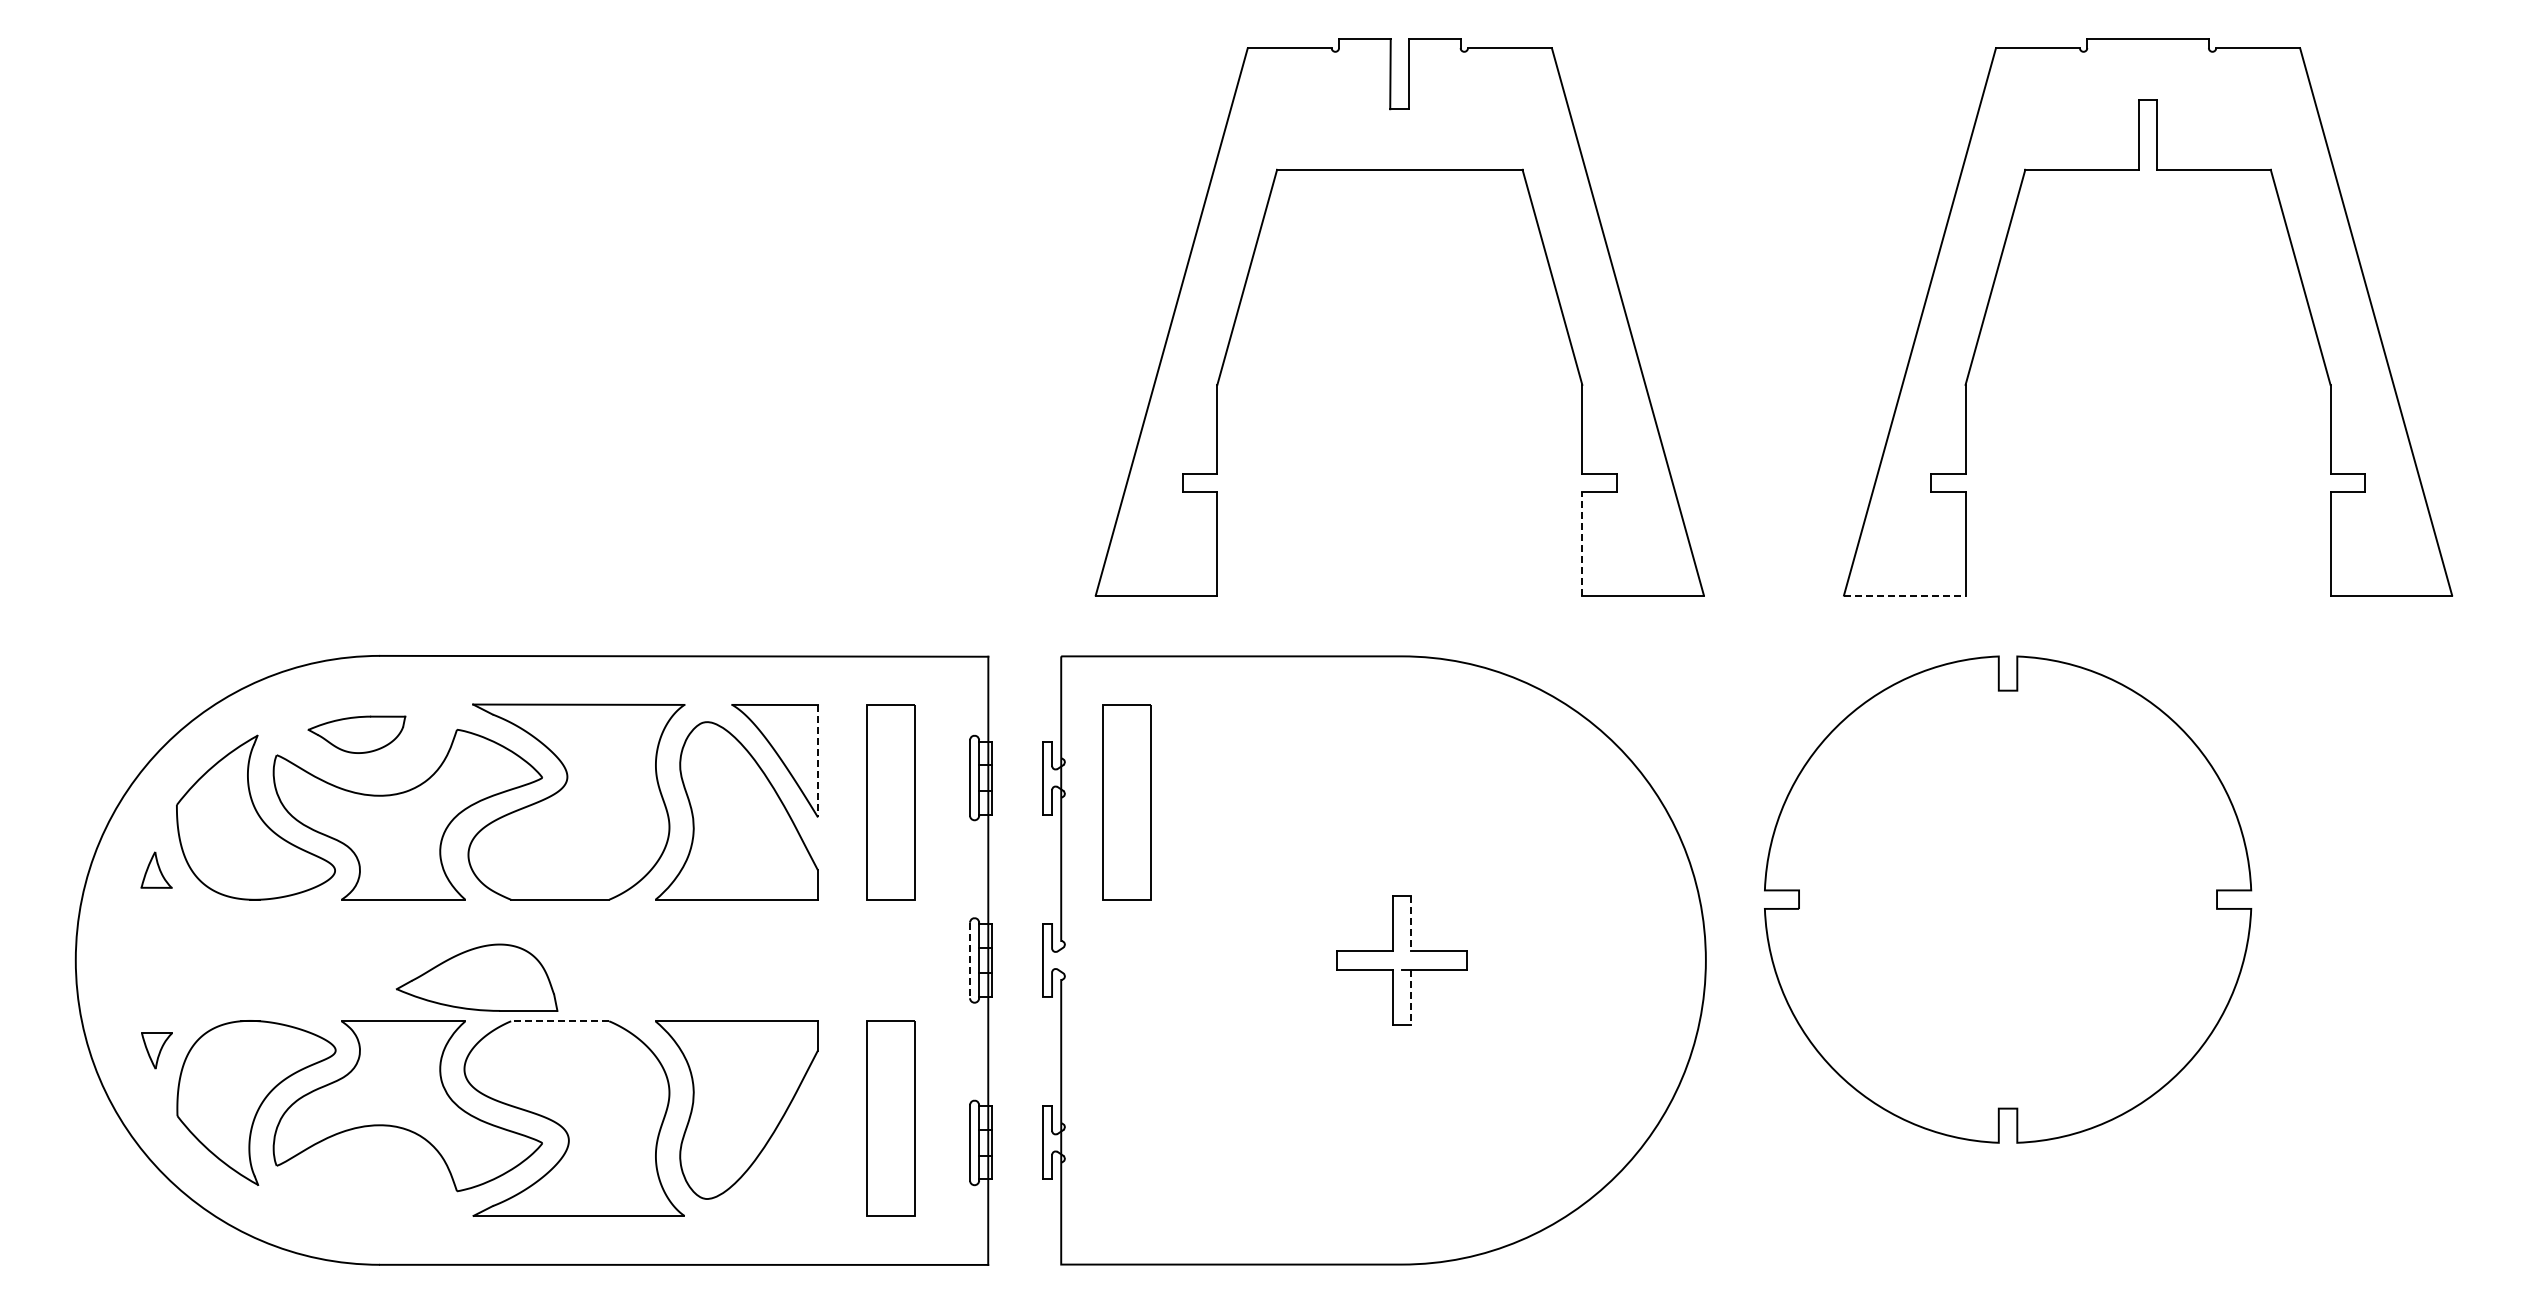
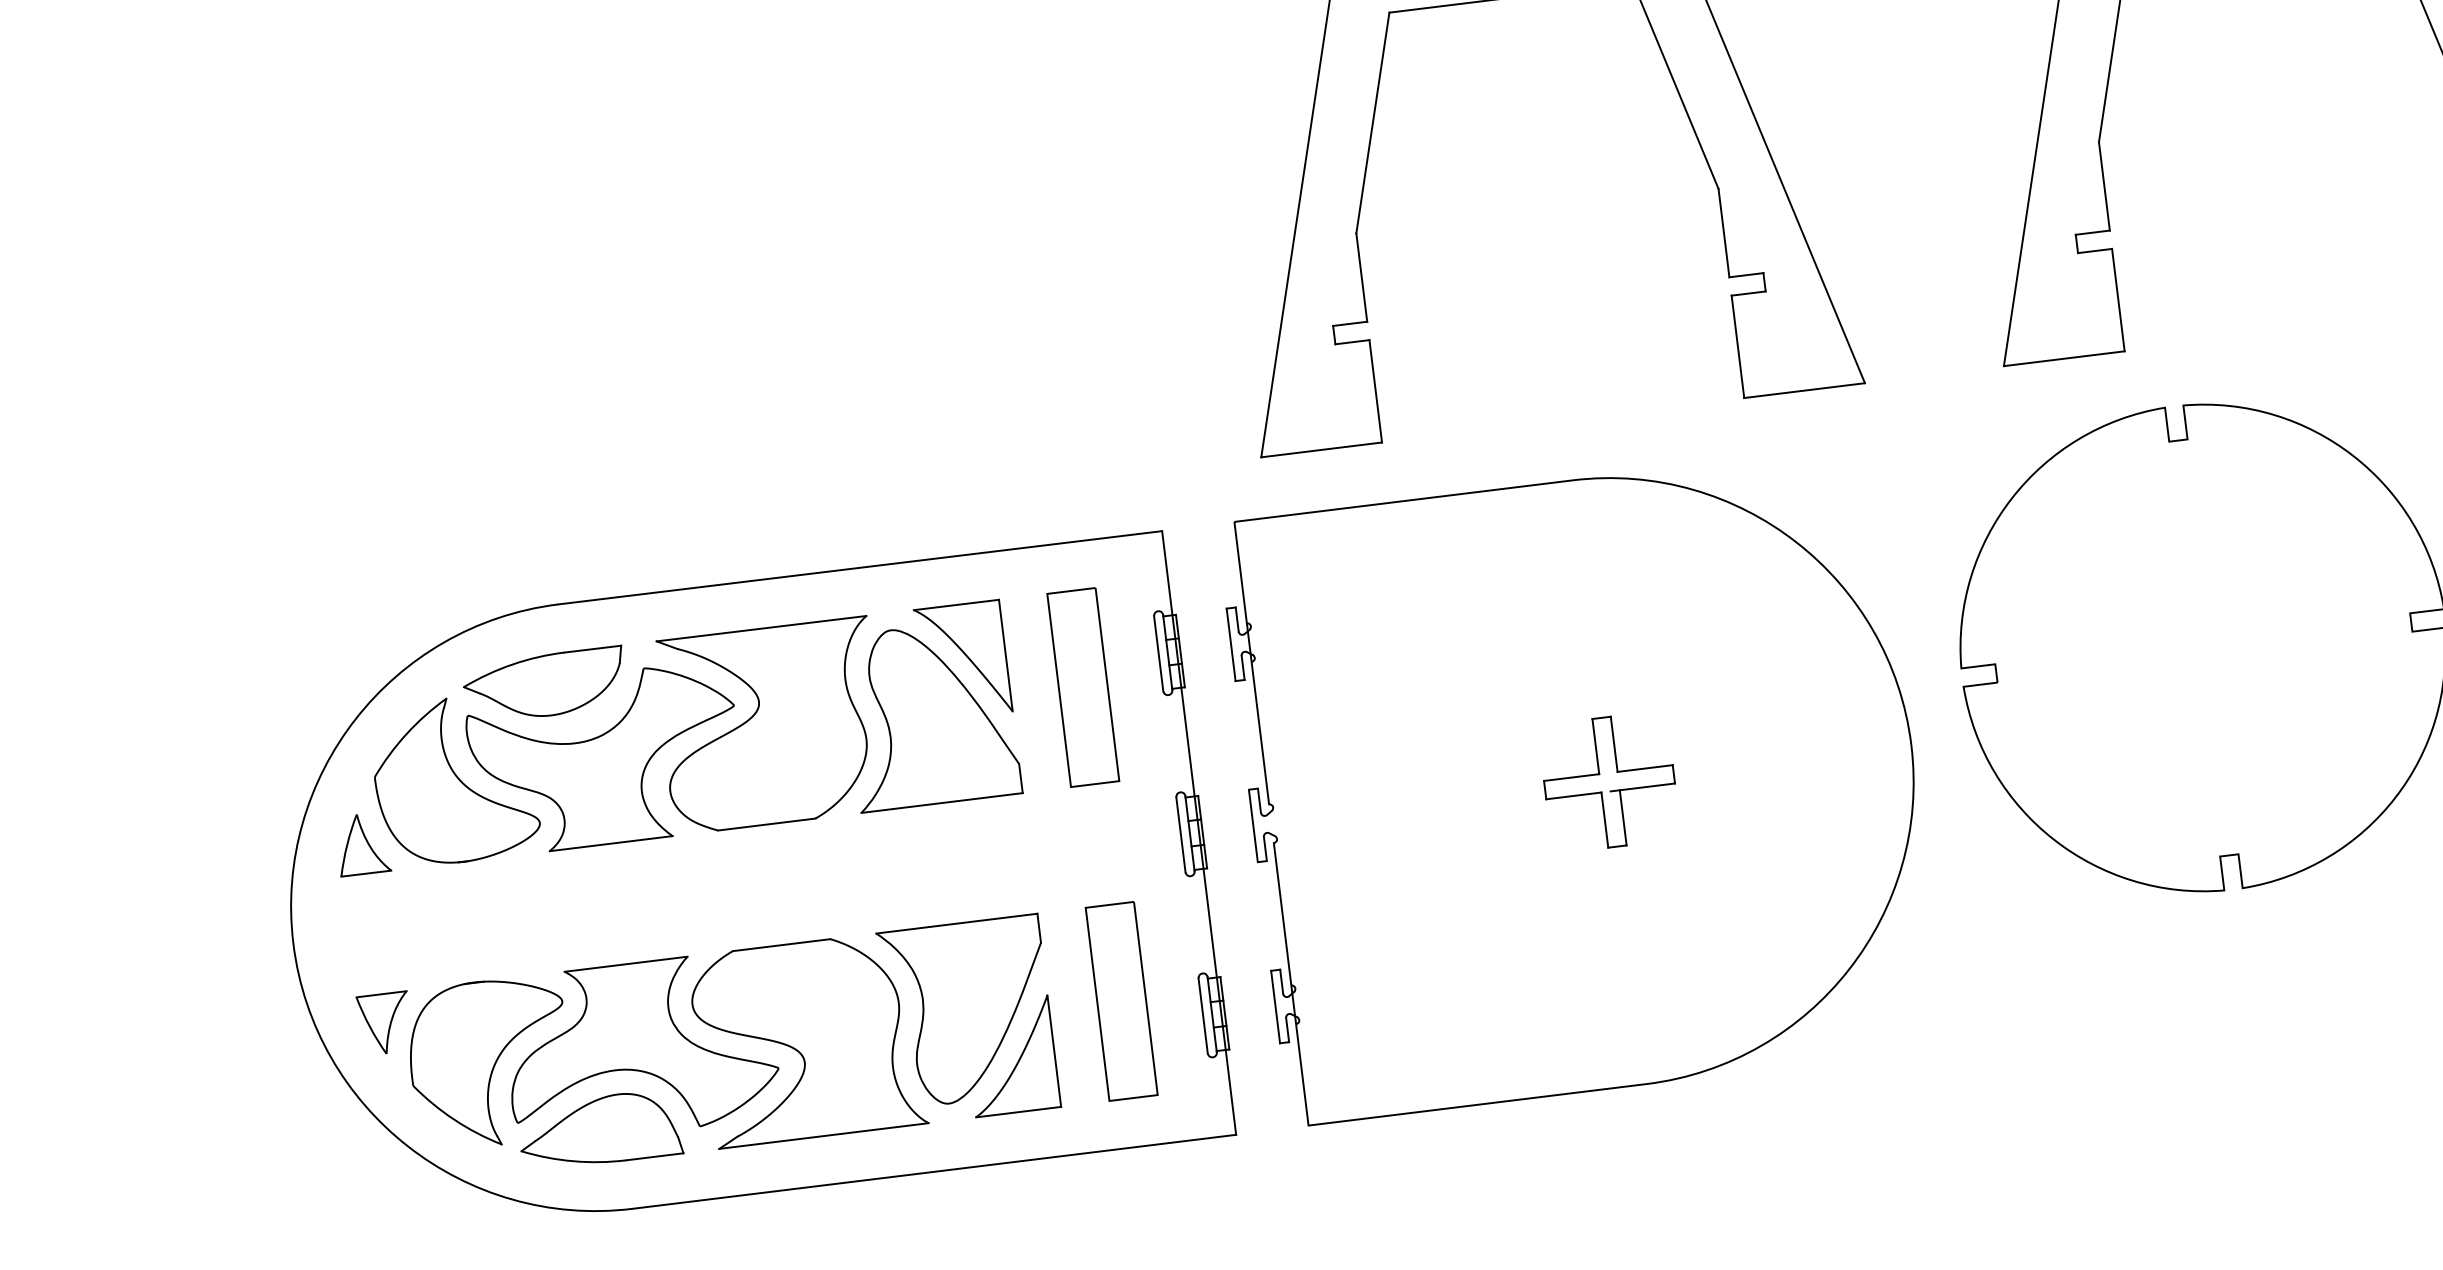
line: (1582, 543) -> (1738, 346), dashed -> solid
line: (1904, 595) -> (2064, 358), dashed -> solid
part: (356, 734) -> (544, 685), size x1.67
line: (818, 761) -> (1006, 655), dashed -> solid
part: (1126, 802) -> (1317, 658), removed
part: (156, 869) -> (362, 843), size x1.67
line: (1411, 923) -> (1614, 744), dashed -> solid
line: (969, 960) -> (1180, 834), dashed -> solid
part: (476, 977) -> (599, 1129), moved
line: (1411, 997) -> (1623, 817), dashed -> solid
line: (559, 1021) -> (780, 945), dashed -> solid
part: (156, 1050) -> (384, 1023), size x1.67
part: (780, 1164) -> (1017, 1060), added

